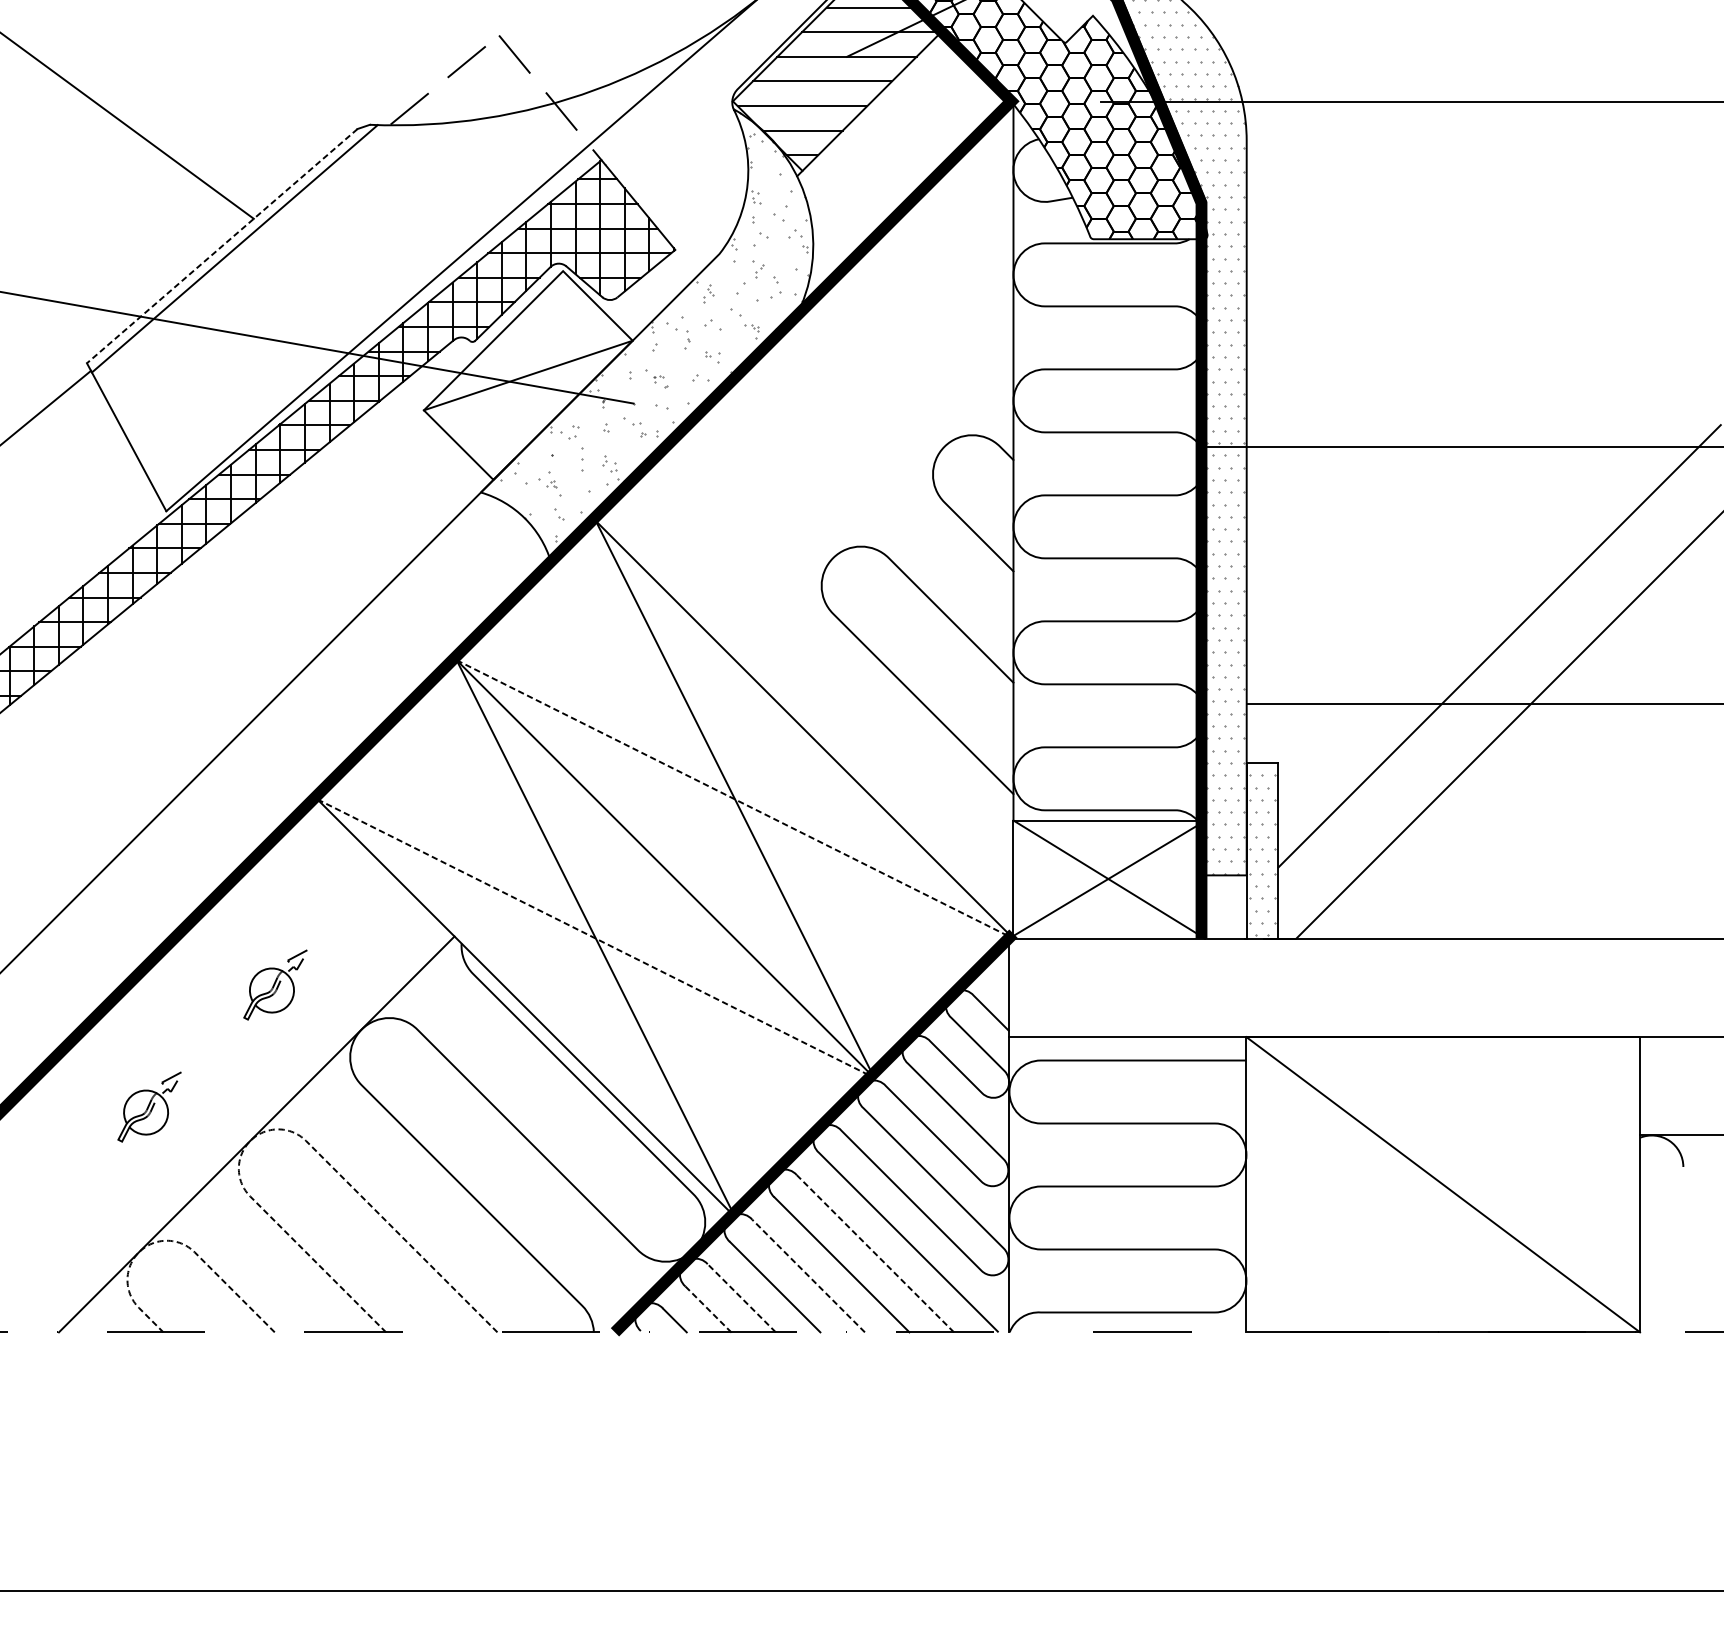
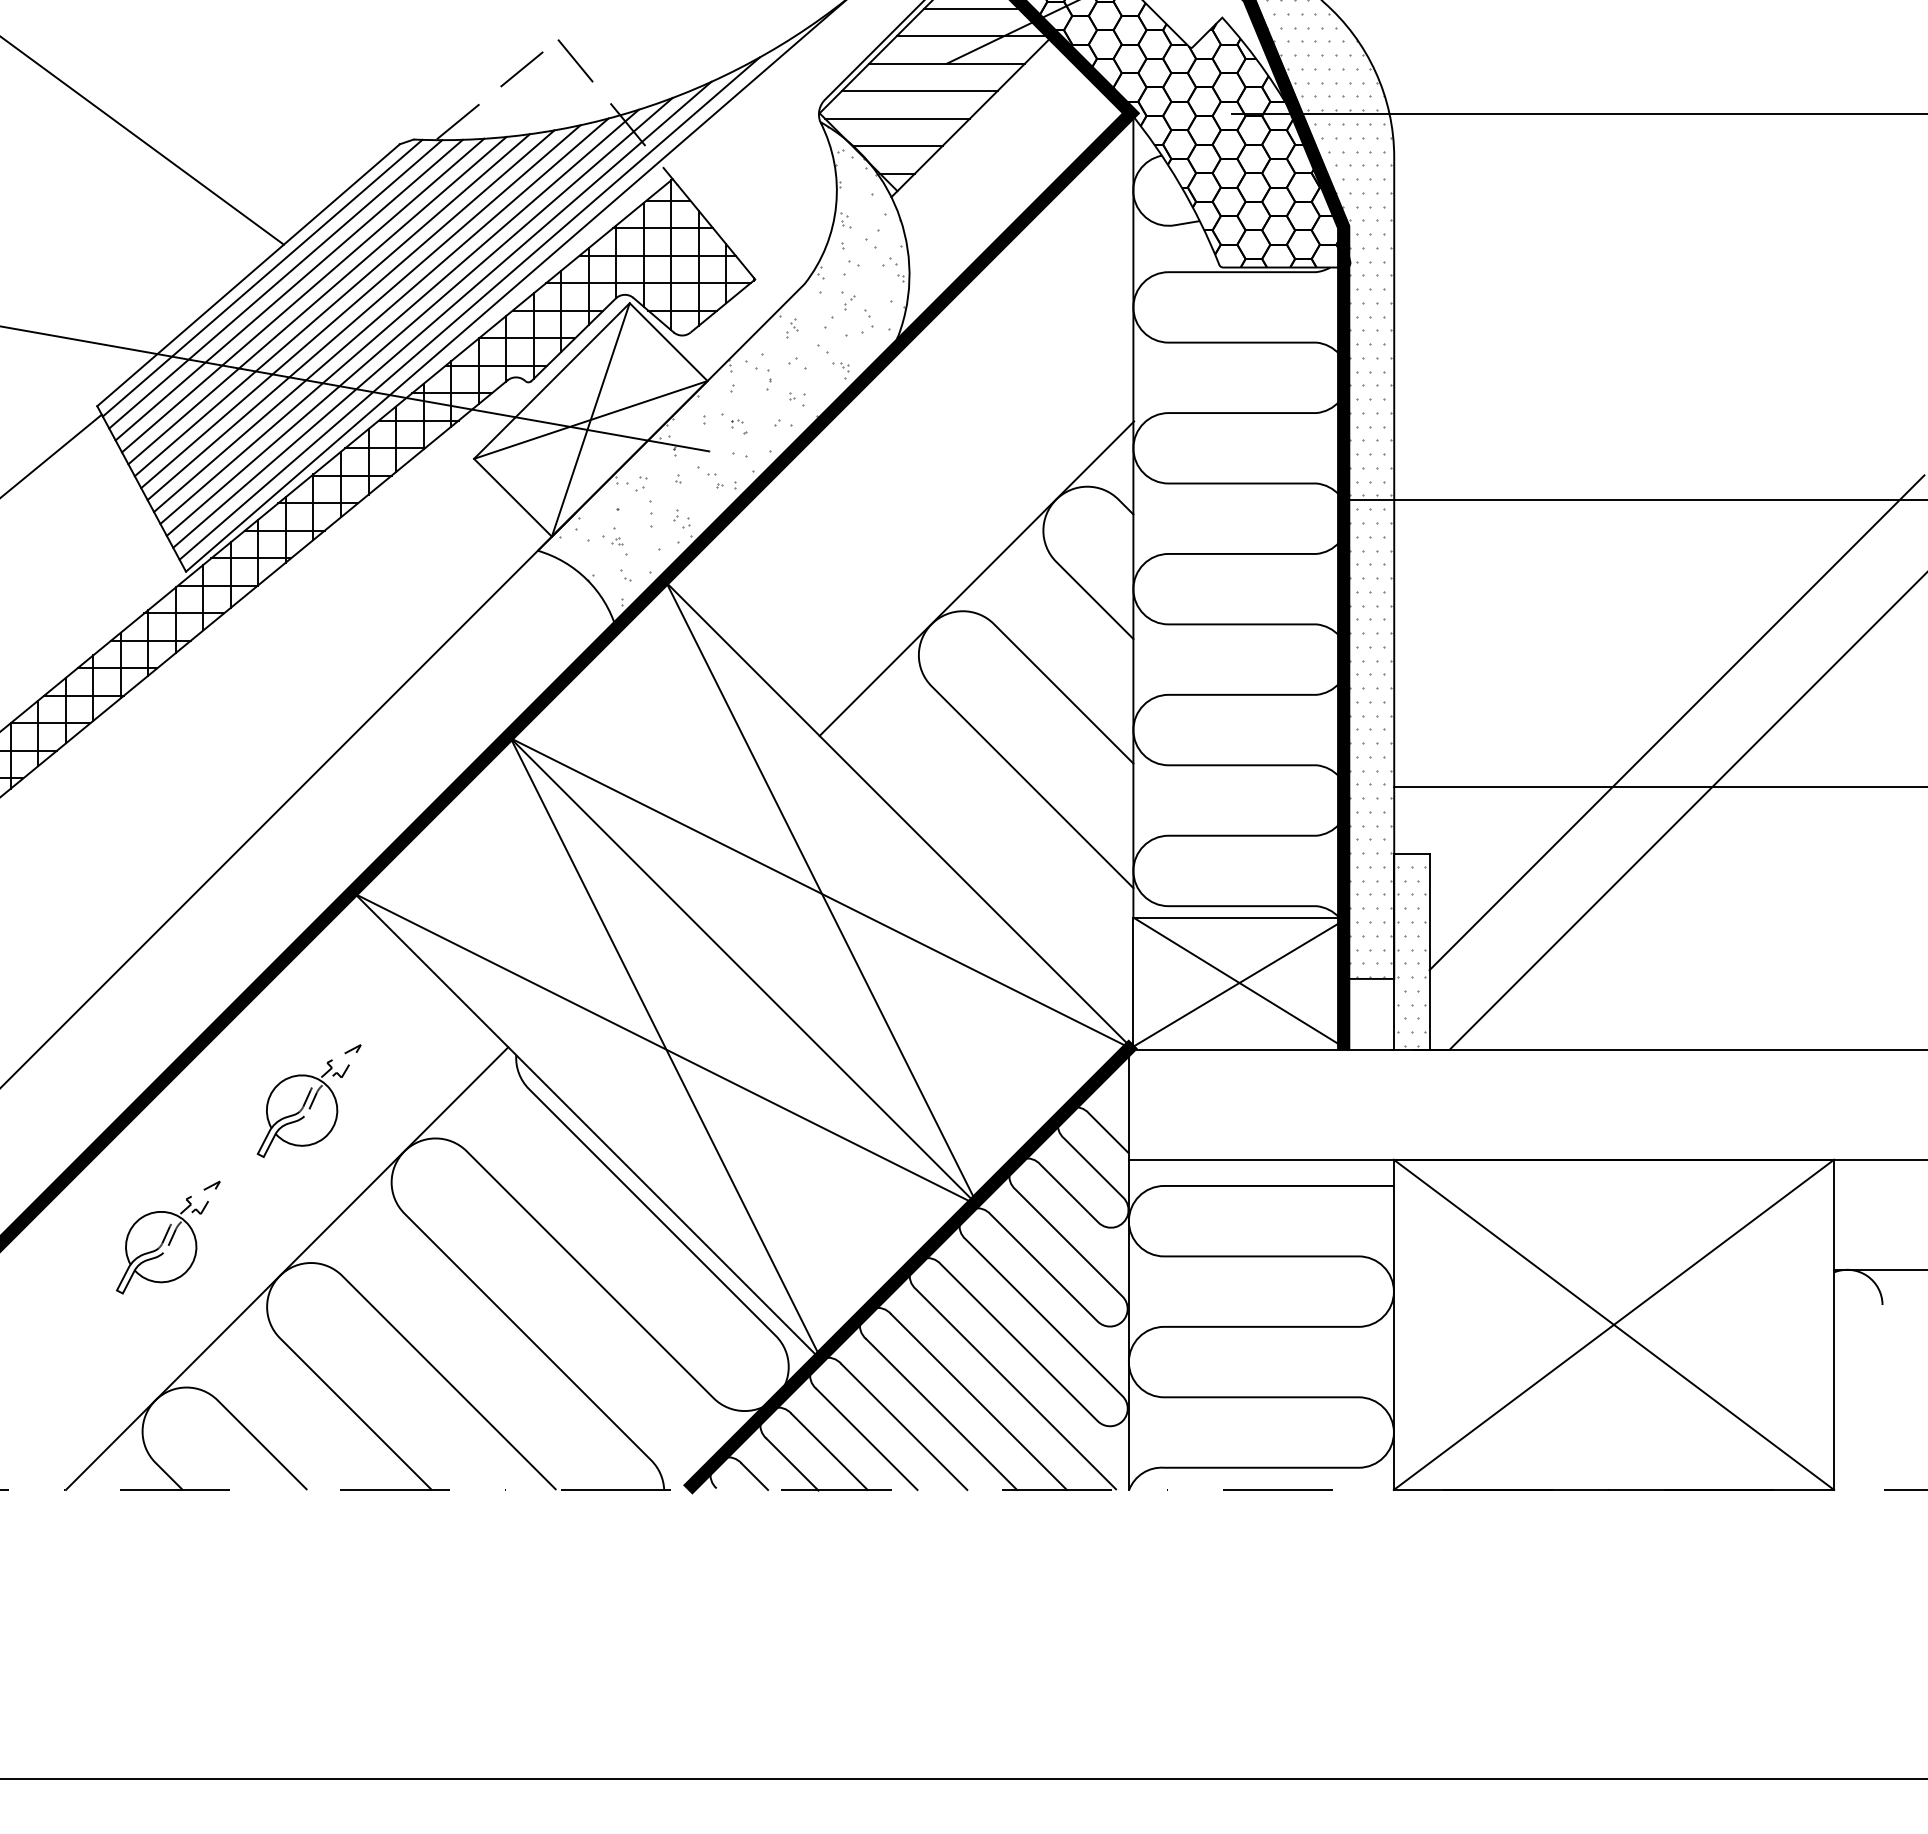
line: (222, 246) -> (248, 275), dashed -> solid
line: (246, 254) -> (275, 284), added
line: (257, 258) -> (288, 289), added
line: (271, 264) -> (303, 295), added
line: (283, 268) -> (317, 300), added
line: (296, 273) -> (331, 305), added
line: (419, 275) -> (469, 308), added
line: (310, 276) -> (347, 309), added
line: (325, 279) -> (363, 312), added
line: (395, 281) -> (442, 314), added
line: (341, 282) -> (381, 315), added
line: (357, 283) -> (399, 316), added
line: (375, 283) -> (419, 316), added
line: (528, 375) -> (590, 419), added
line: (873, 517) -> (976, 578), added
line: (735, 799) -> (822, 894), dashed -> solid
line: (595, 938) -> (666, 1049), dashed -> solid
part: (275, 984) -> (308, 1100), size x1.43
part: (150, 1106) -> (168, 1237), size x1.43
line: (280, 1129) -> (313, 1263), dashed -> solid
line: (1442, 1184) -> (1613, 1324), added
line: (169, 1240) -> (189, 1387), dashed -> solid
line: (874, 1253) -> (978, 1401), dashed -> solid
line: (807, 1275) -> (903, 1426), dashed -> solid
line: (741, 1297) -> (829, 1451), dashed -> solid
line: (708, 1309) -> (792, 1464), dashed -> solid

